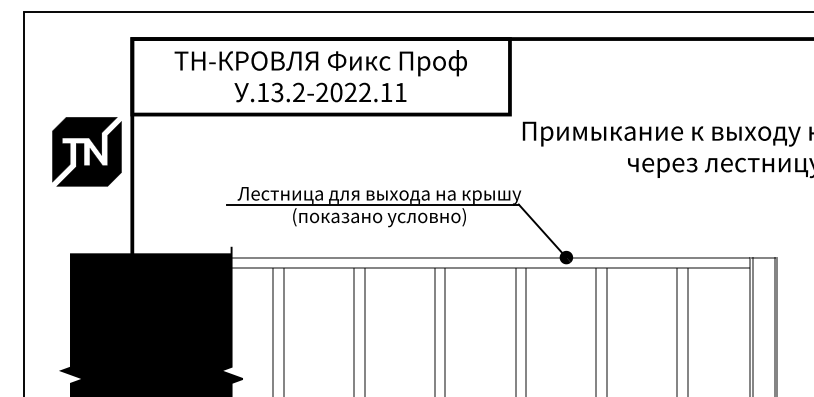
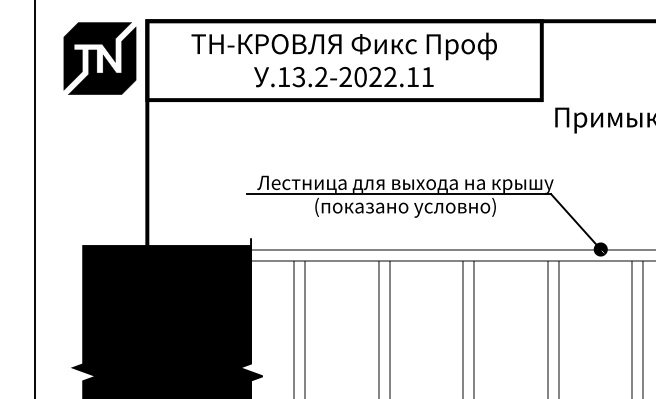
part: (86, 151) -> (99, 58), moved

